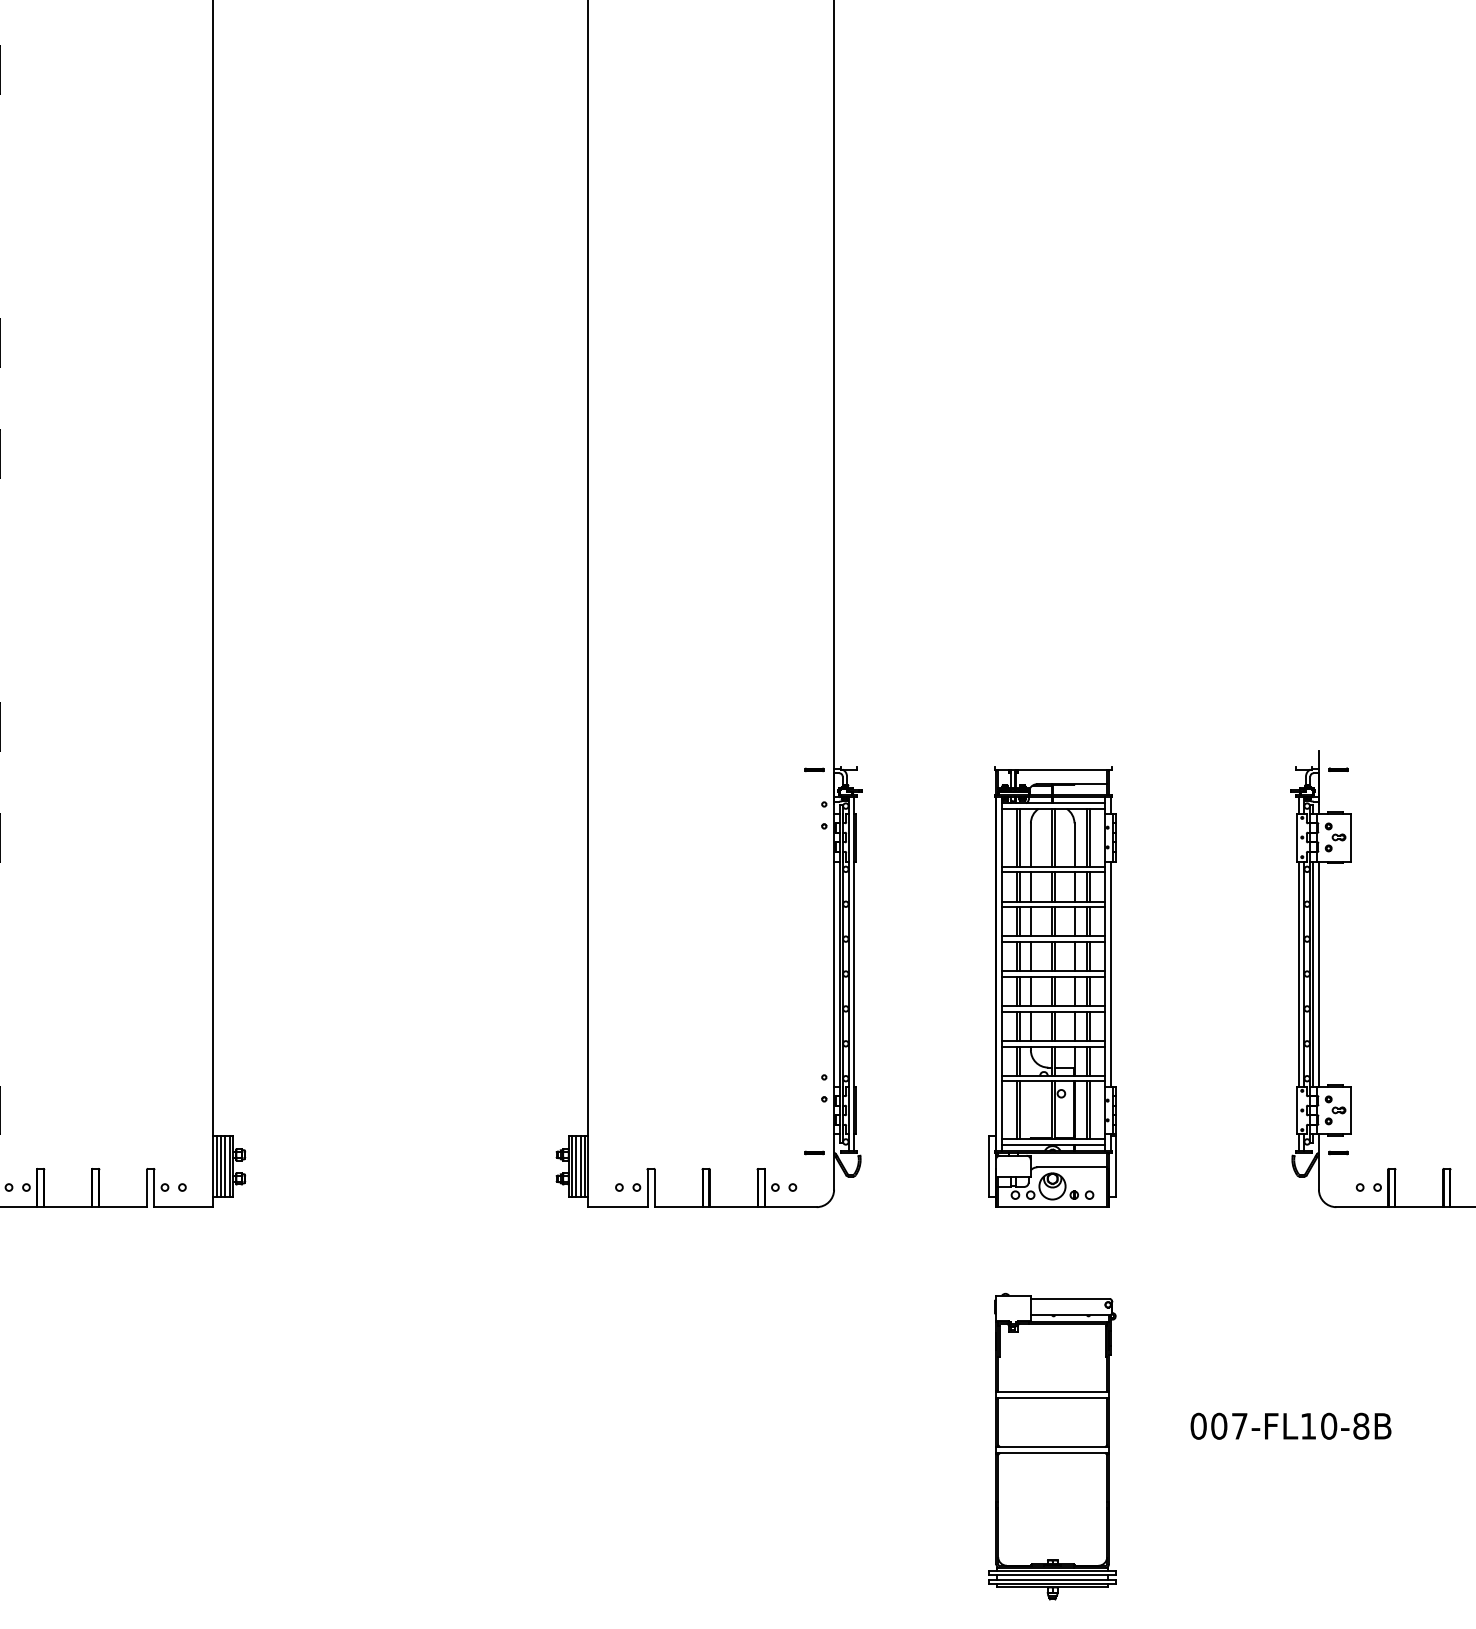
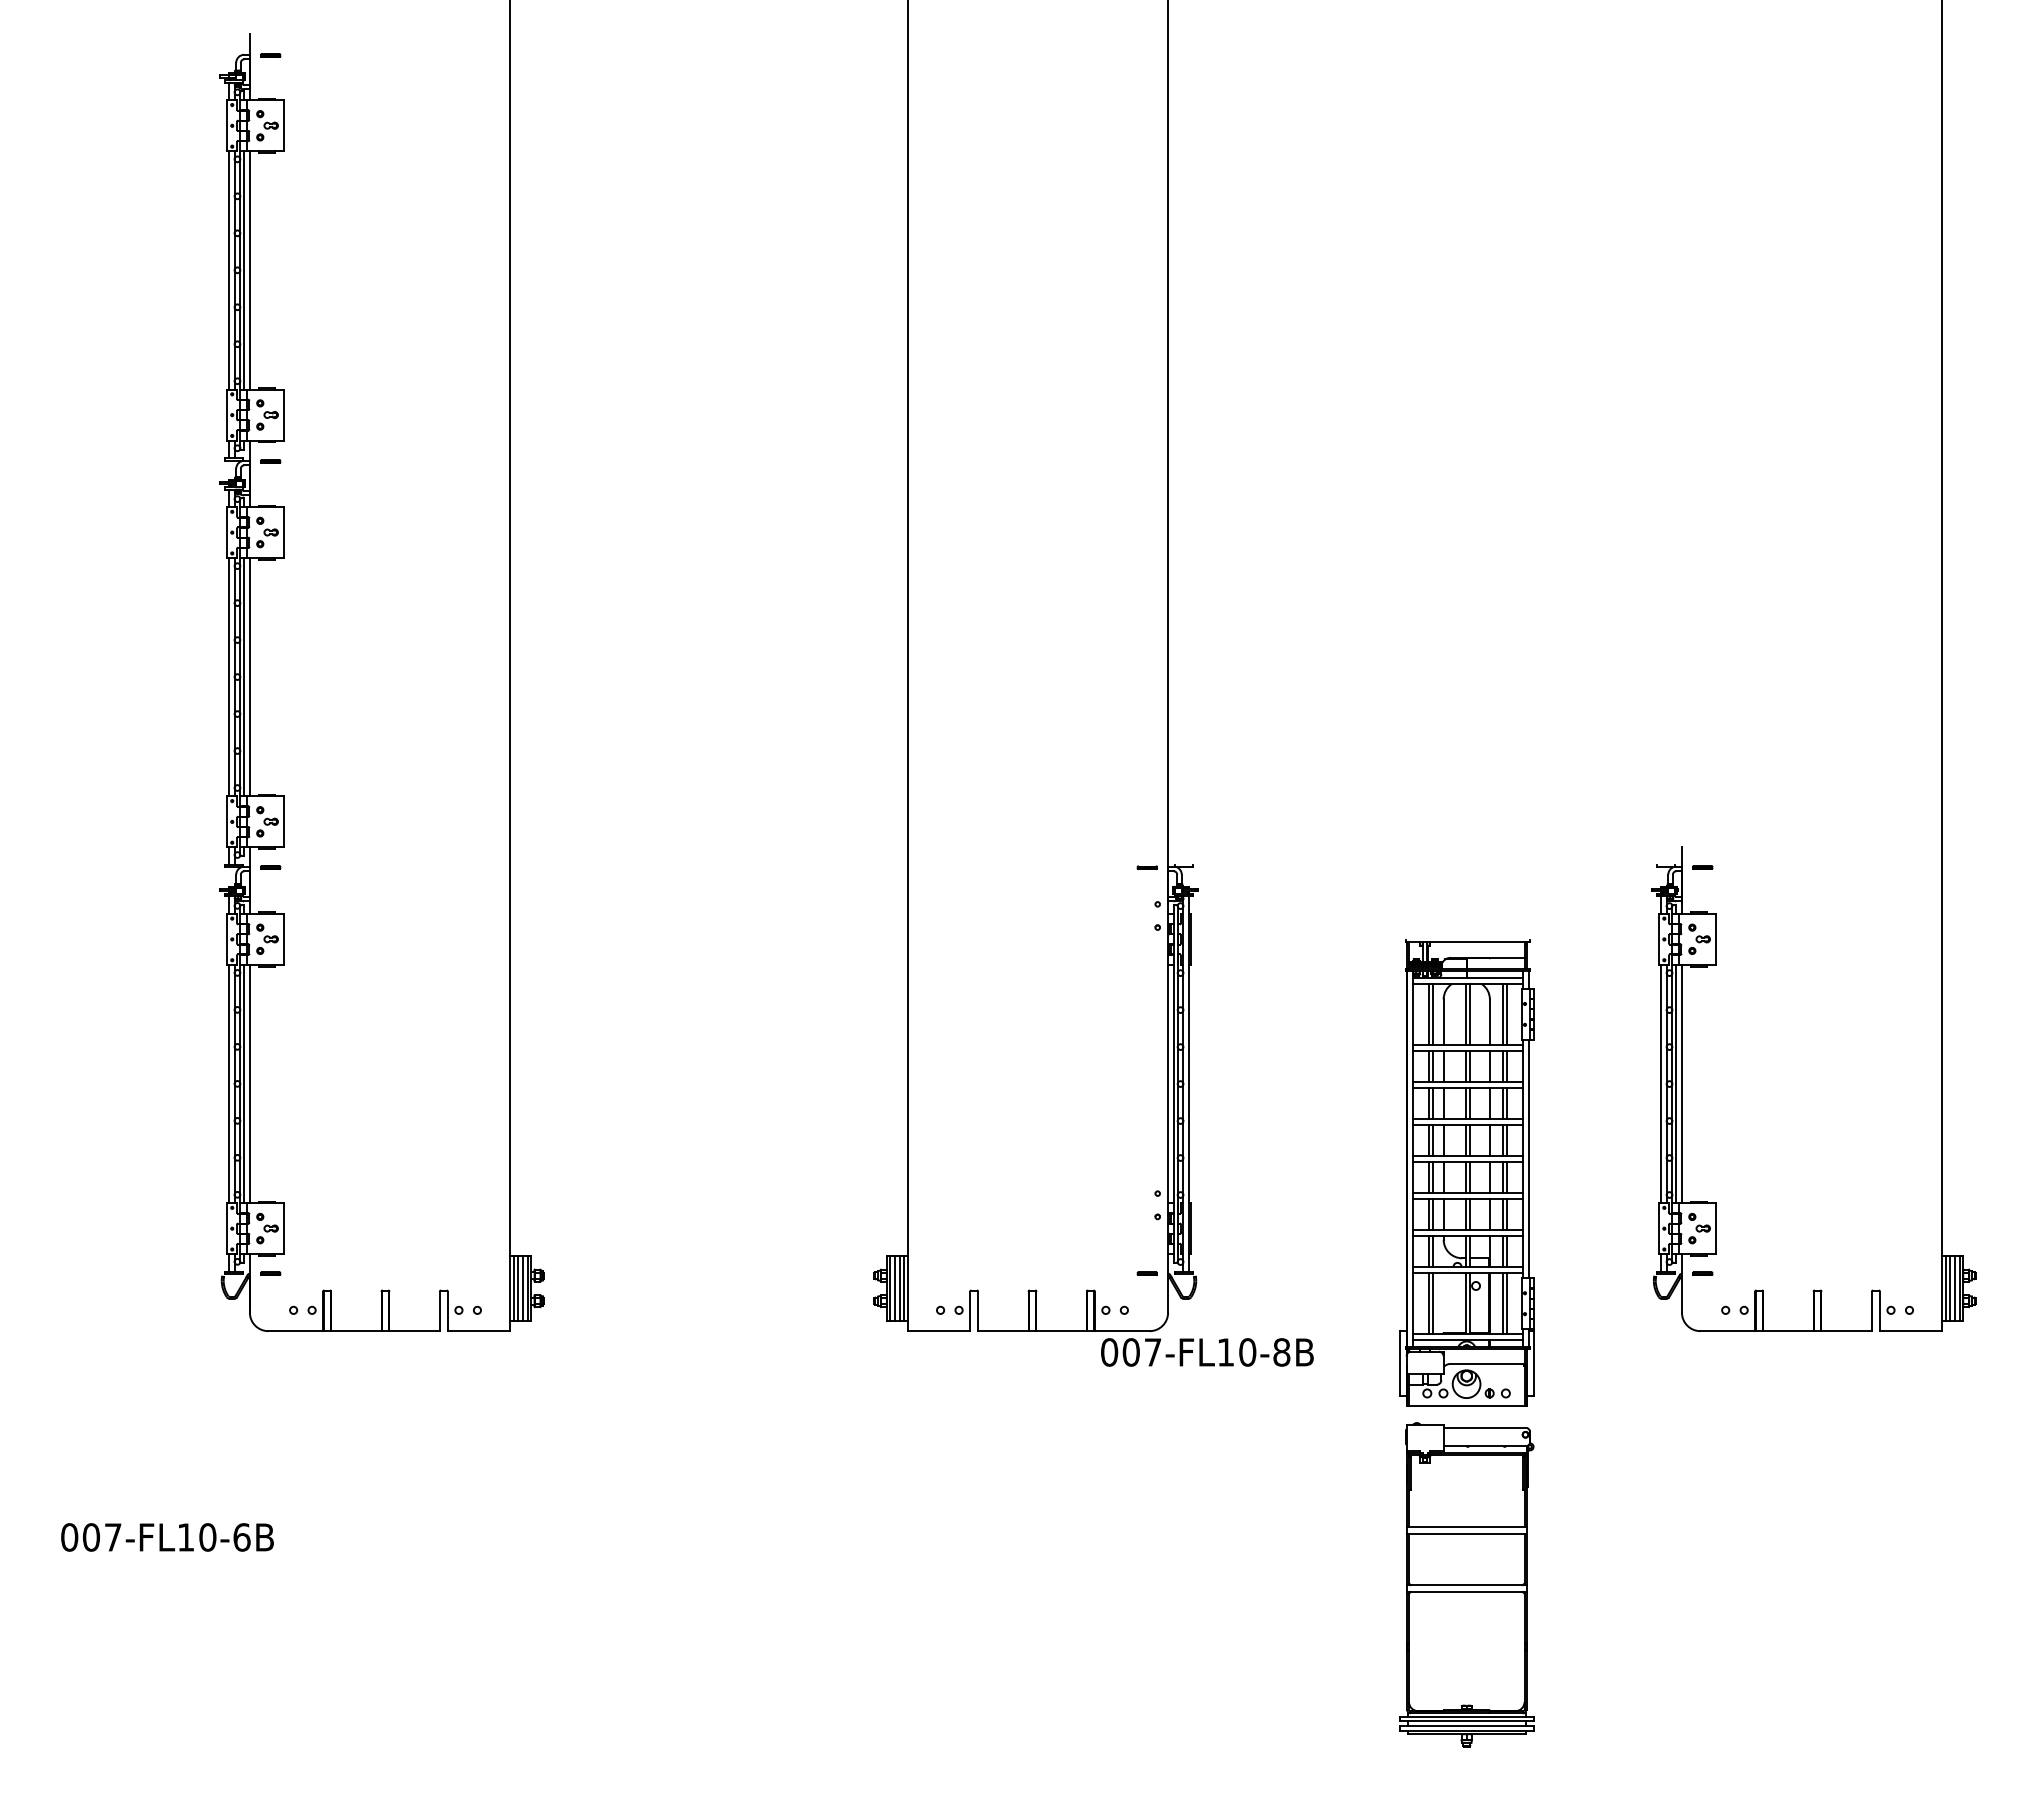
part: (1052, 986) -> (1466, 1172), moved
text: (1291, 1426) -> (1207, 1352), moved
part: (1052, 1446) -> (1466, 1584), moved

